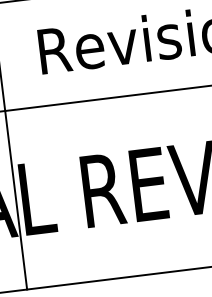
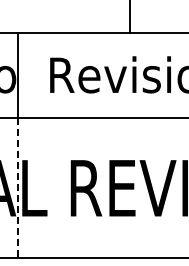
line: (15, 201) -> (17, 188), solid -> dashed

